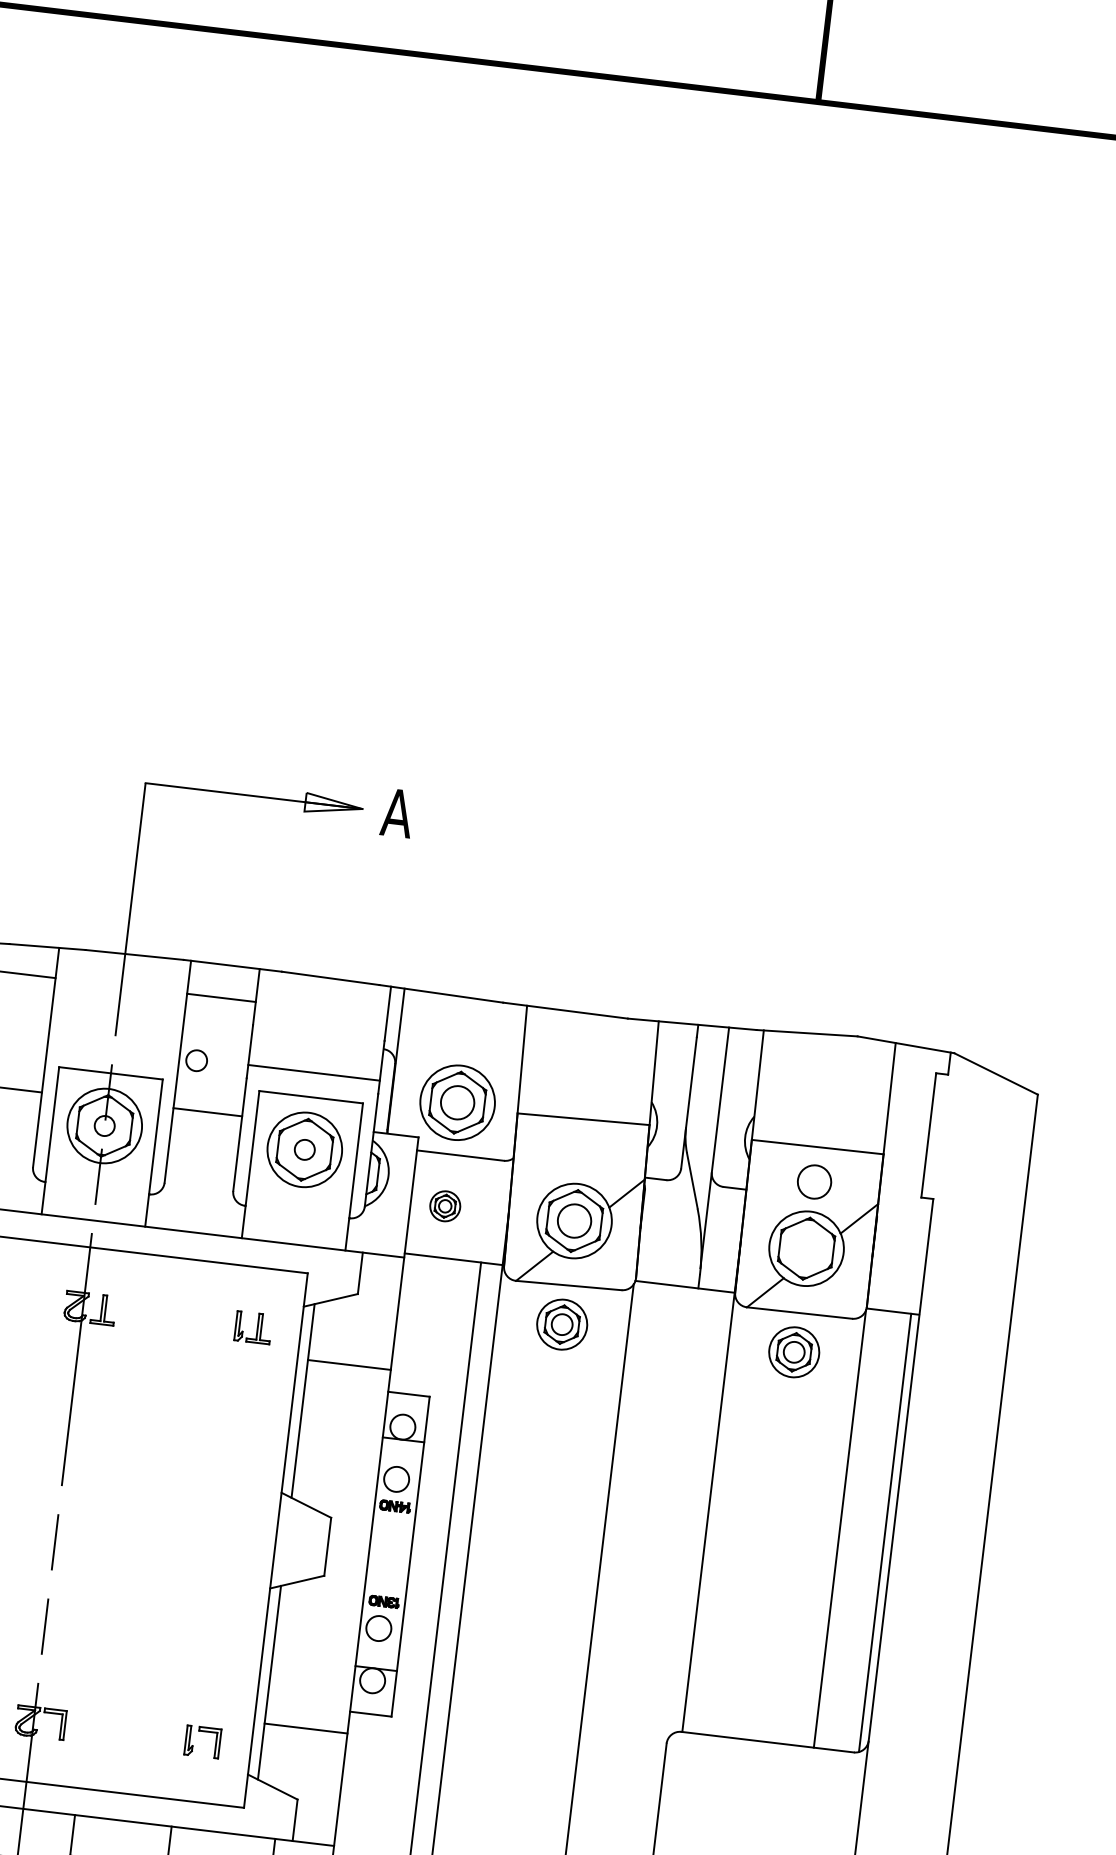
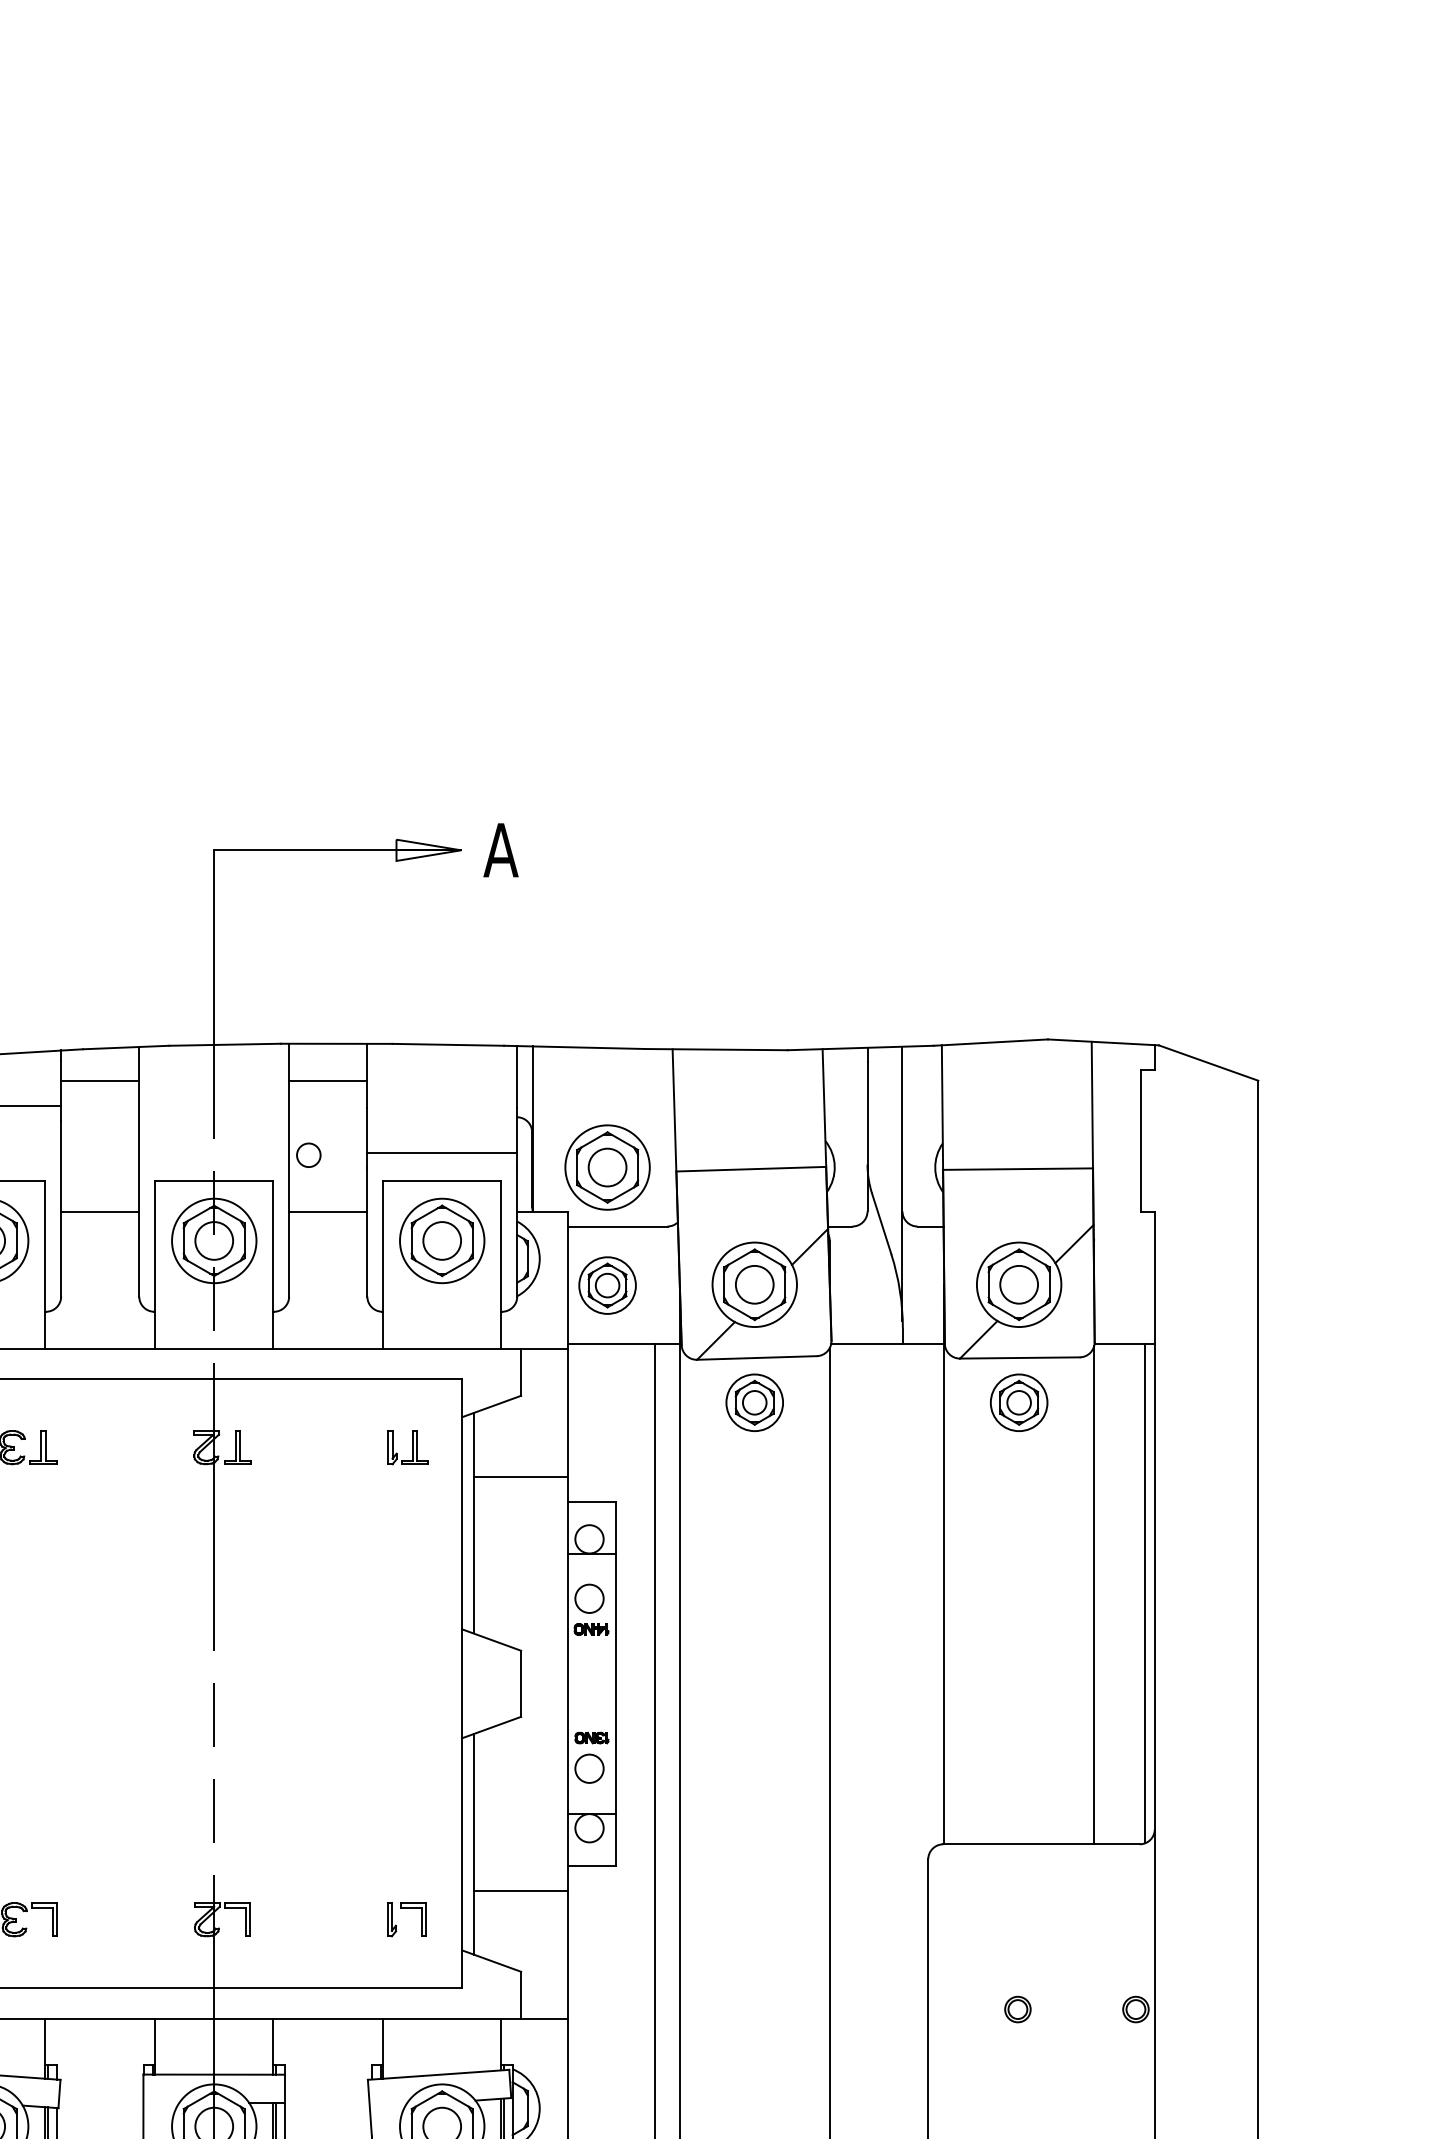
circle: (105, 1125) -> (214, 1240), size x1.67
circle: (305, 1149) -> (442, 1240), size x1.67
circle: (814, 1181) -> (1018, 1284), moved
part: (445, 1206) -> (607, 1285), size x1.67

